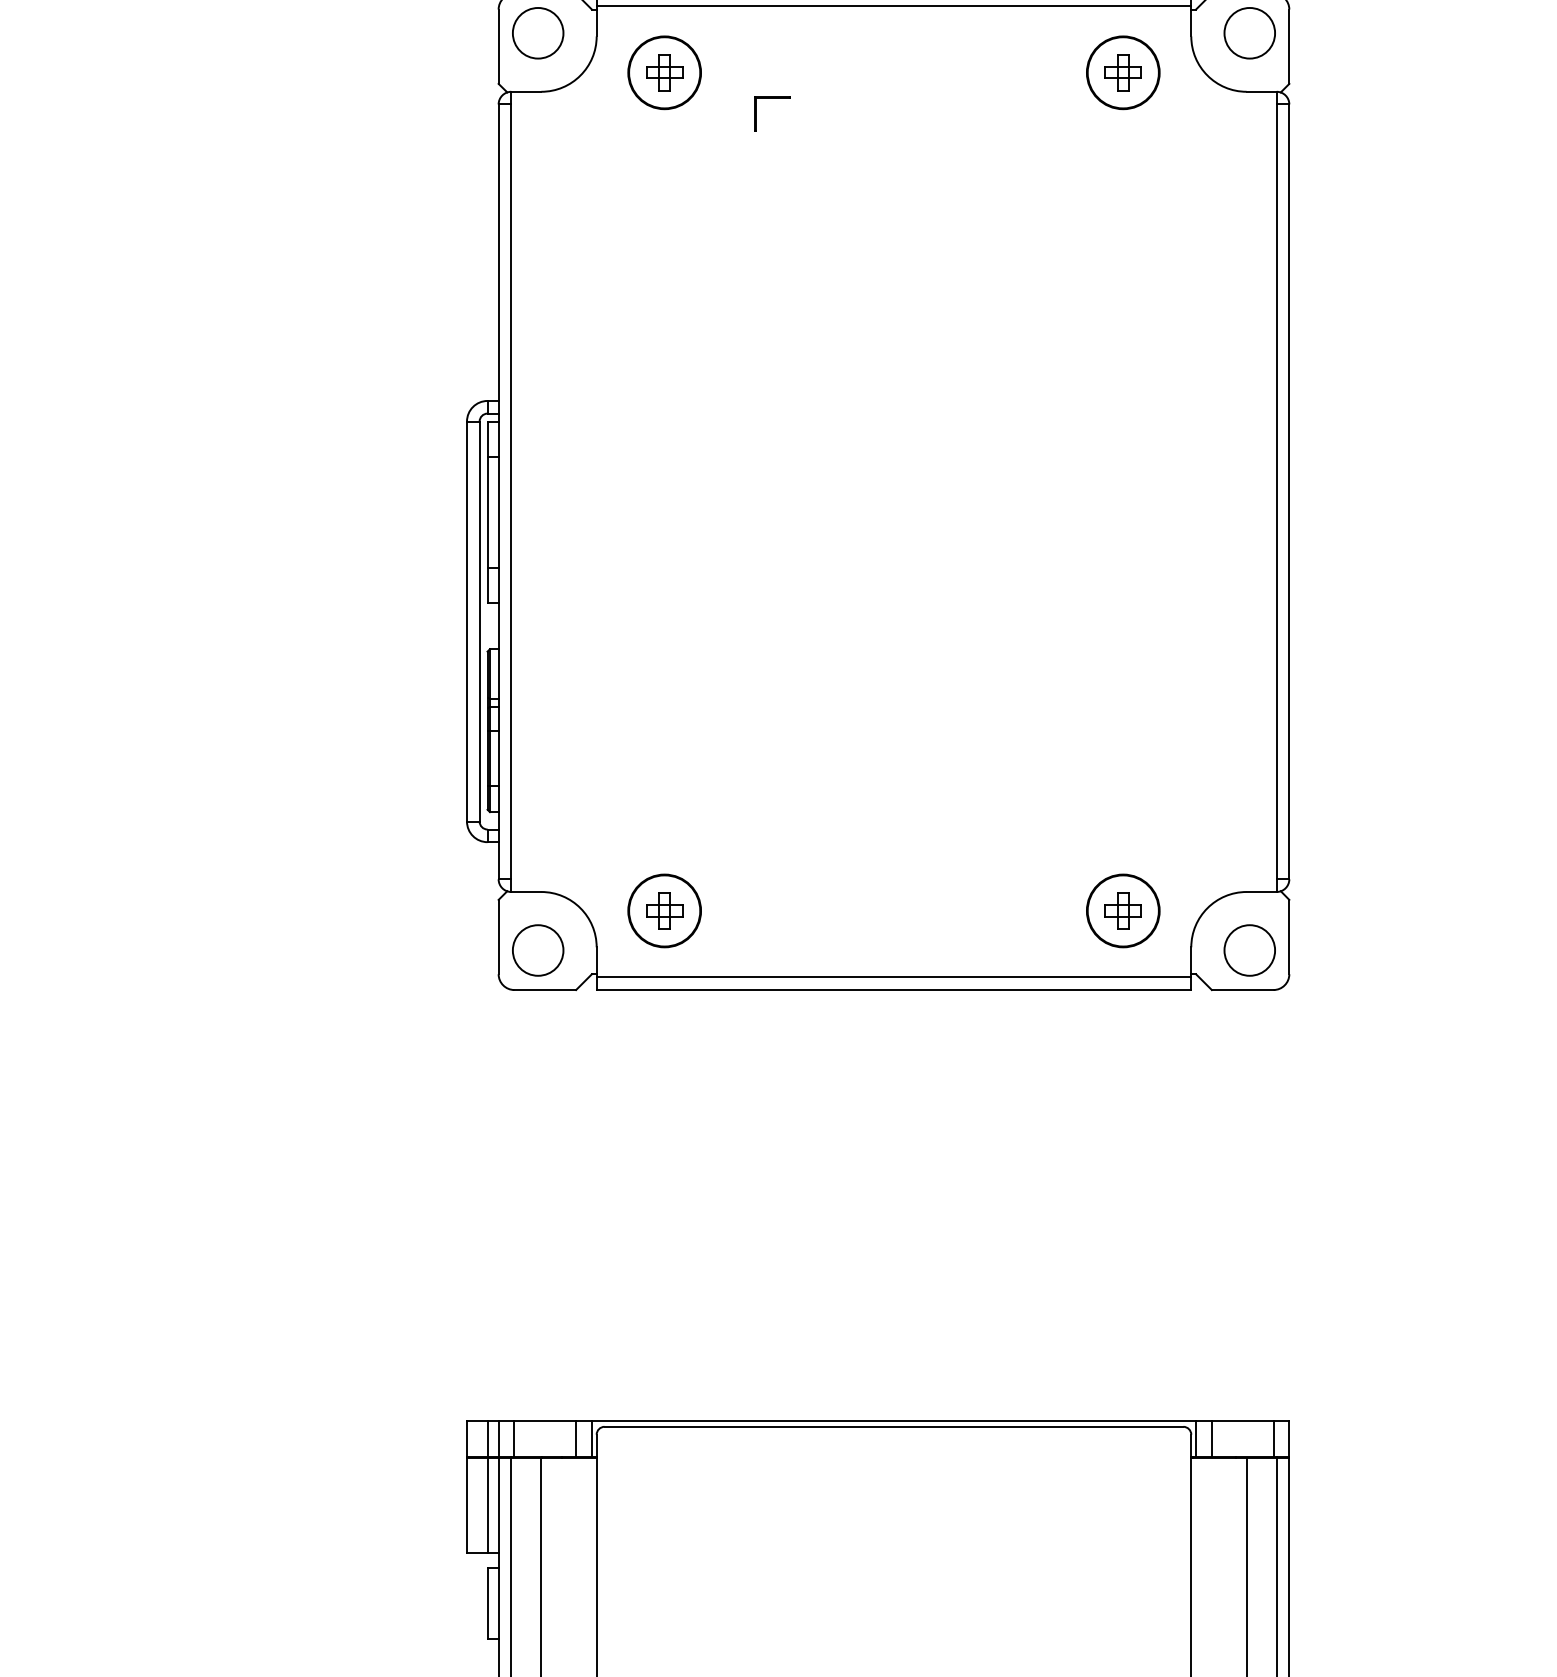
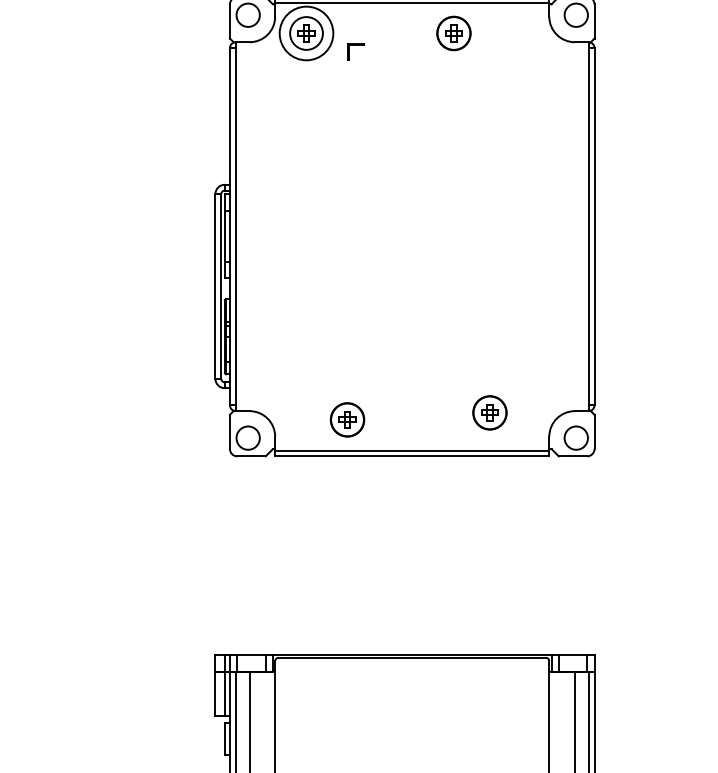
circle: (664, 72) -> (306, 33), size x1.6
part: (1122, 72) -> (453, 33), moved
part: (664, 910) -> (347, 419), moved
part: (1122, 910) -> (489, 412), moved

